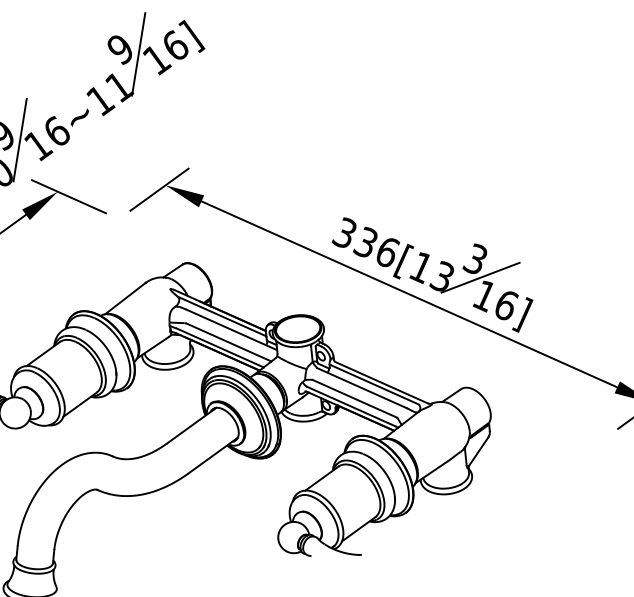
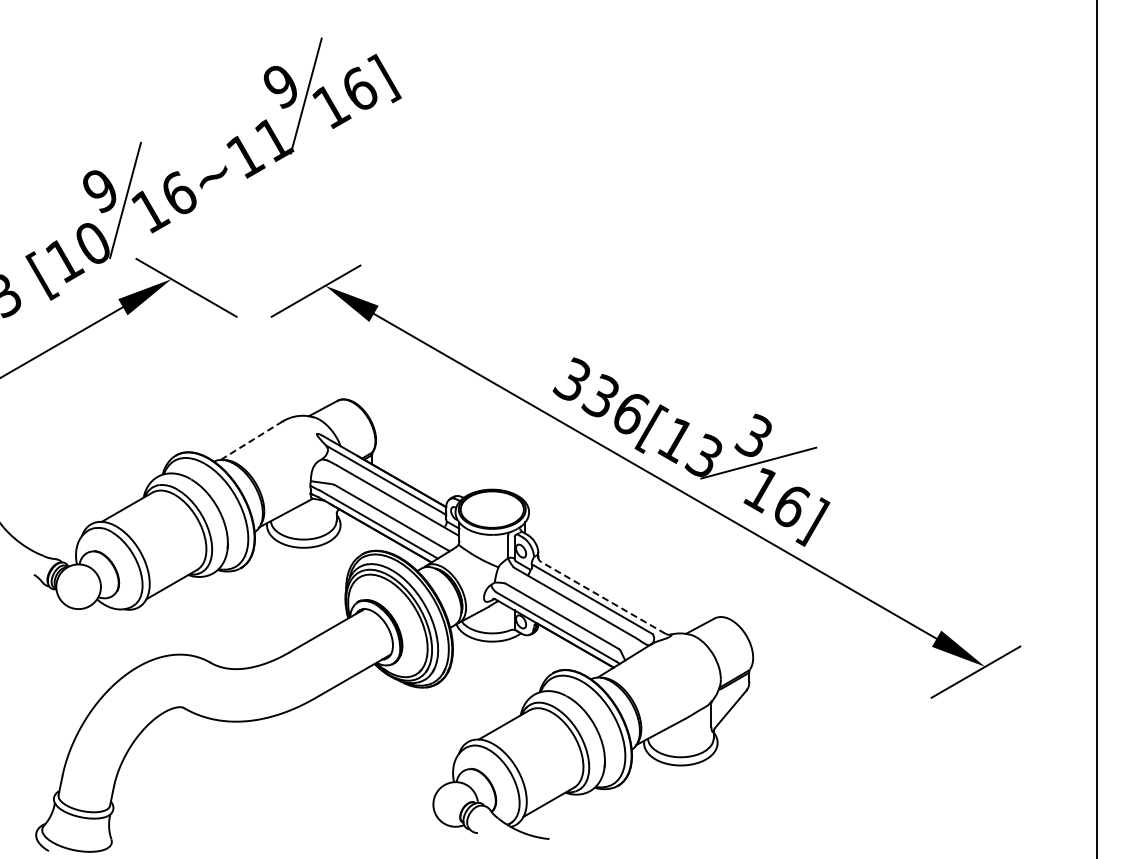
line: (125, 298) -> (251, 440), solid -> dashed
line: (382, 382) -> (603, 597), solid -> dashed

